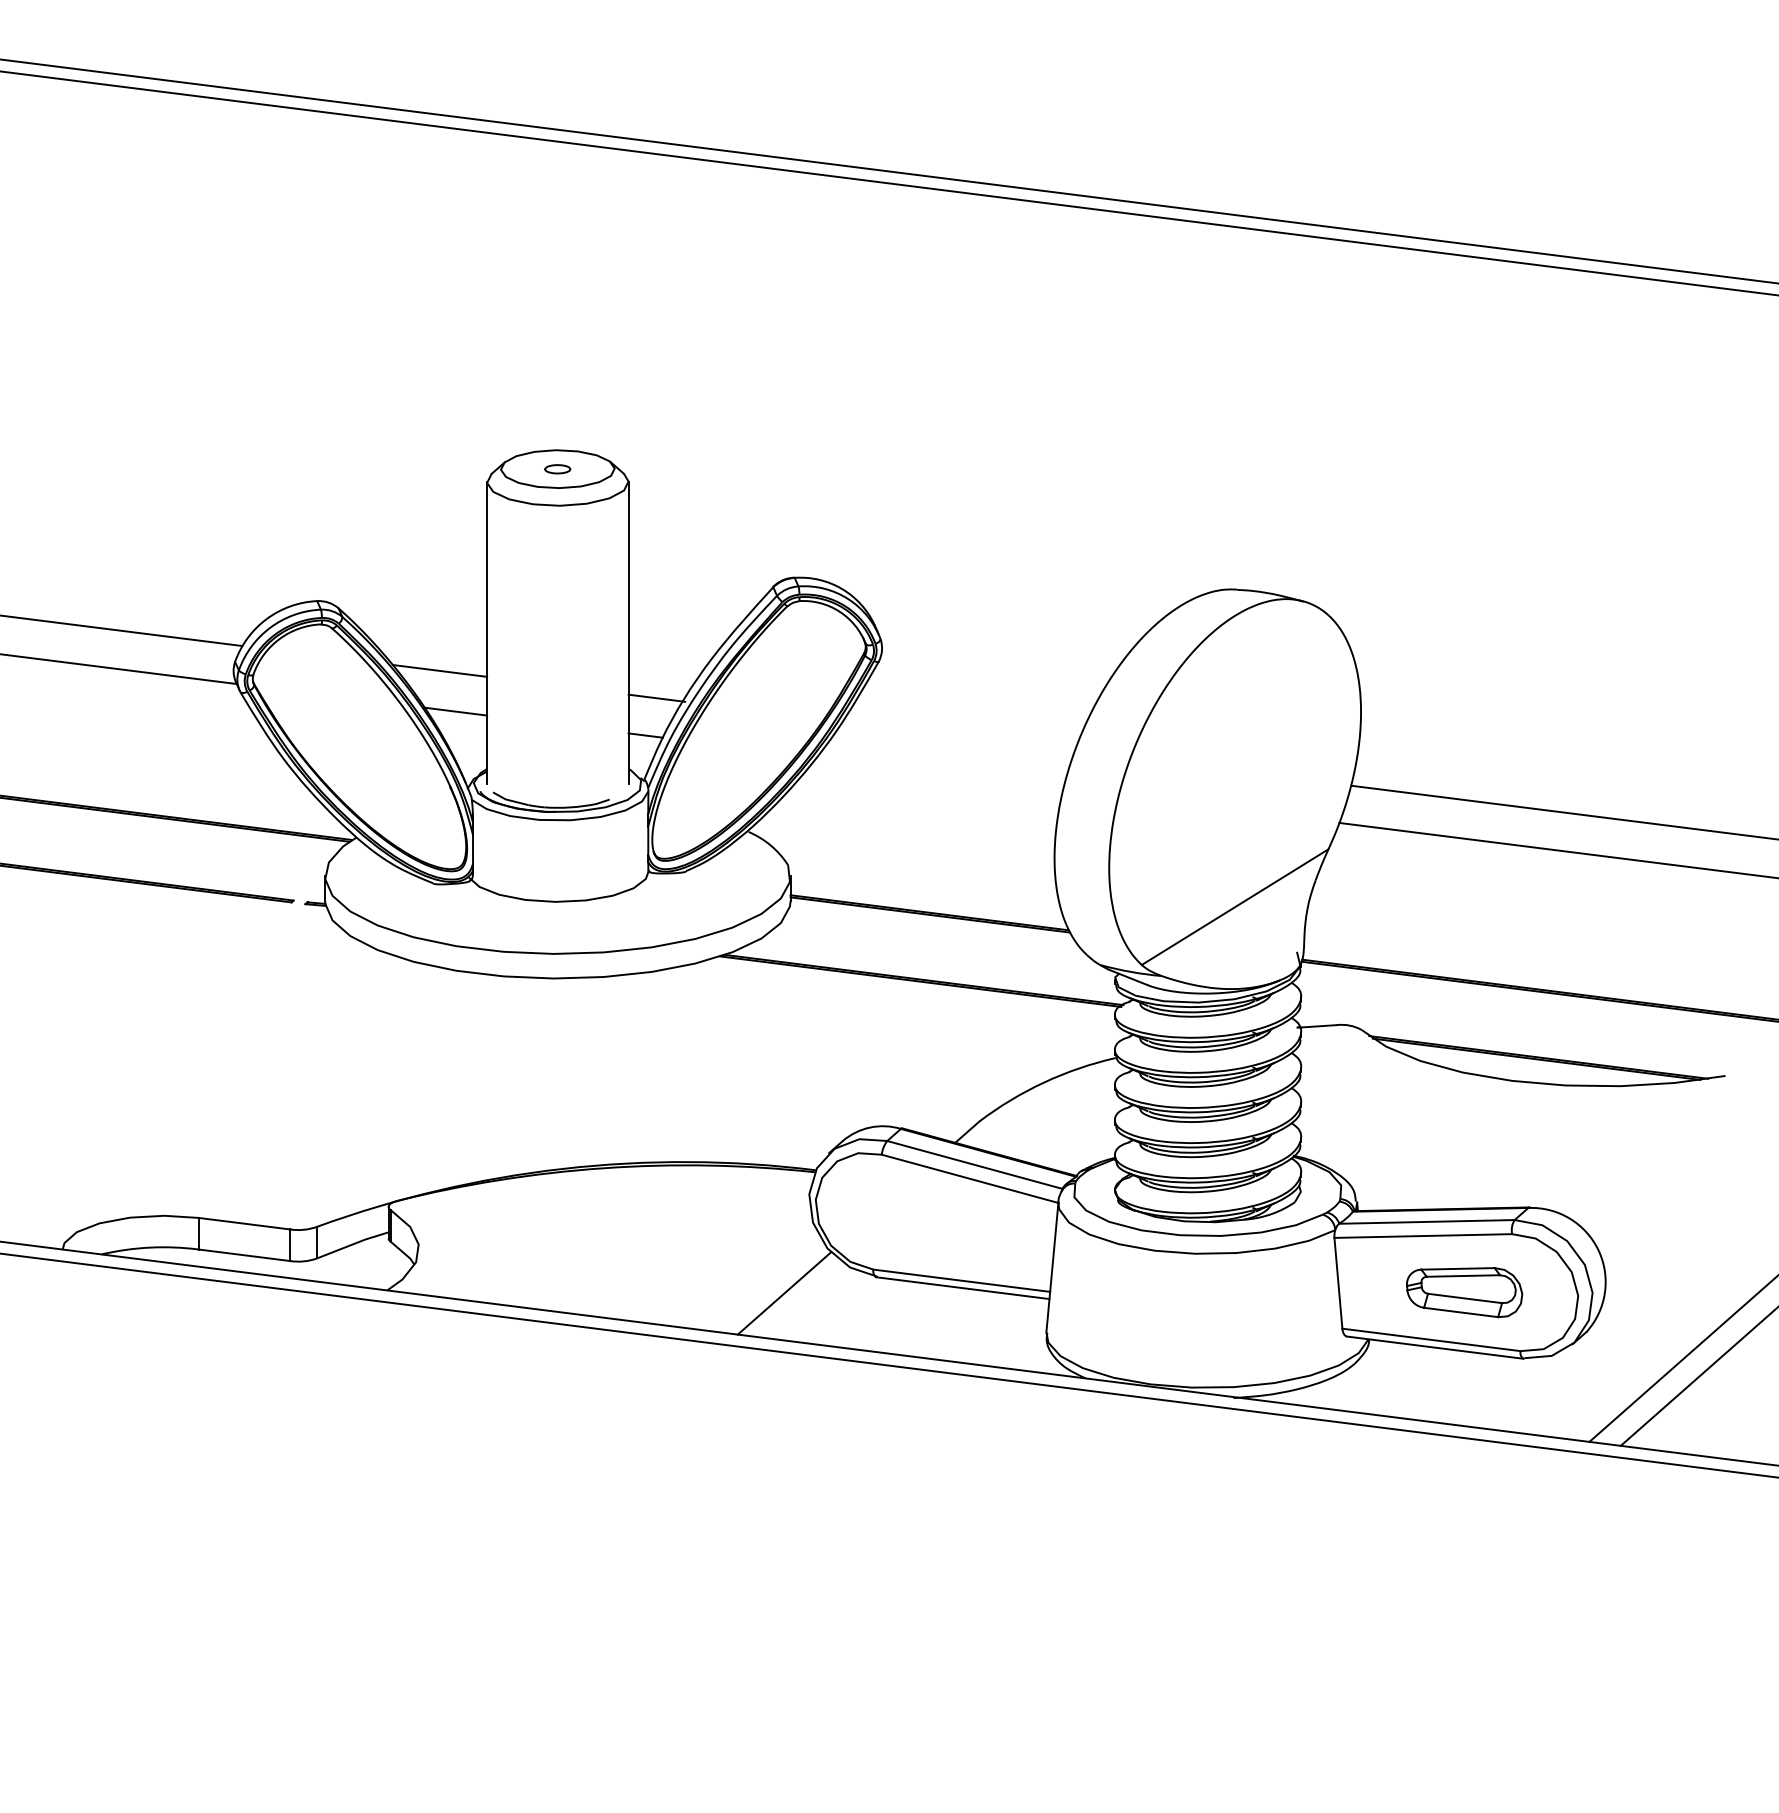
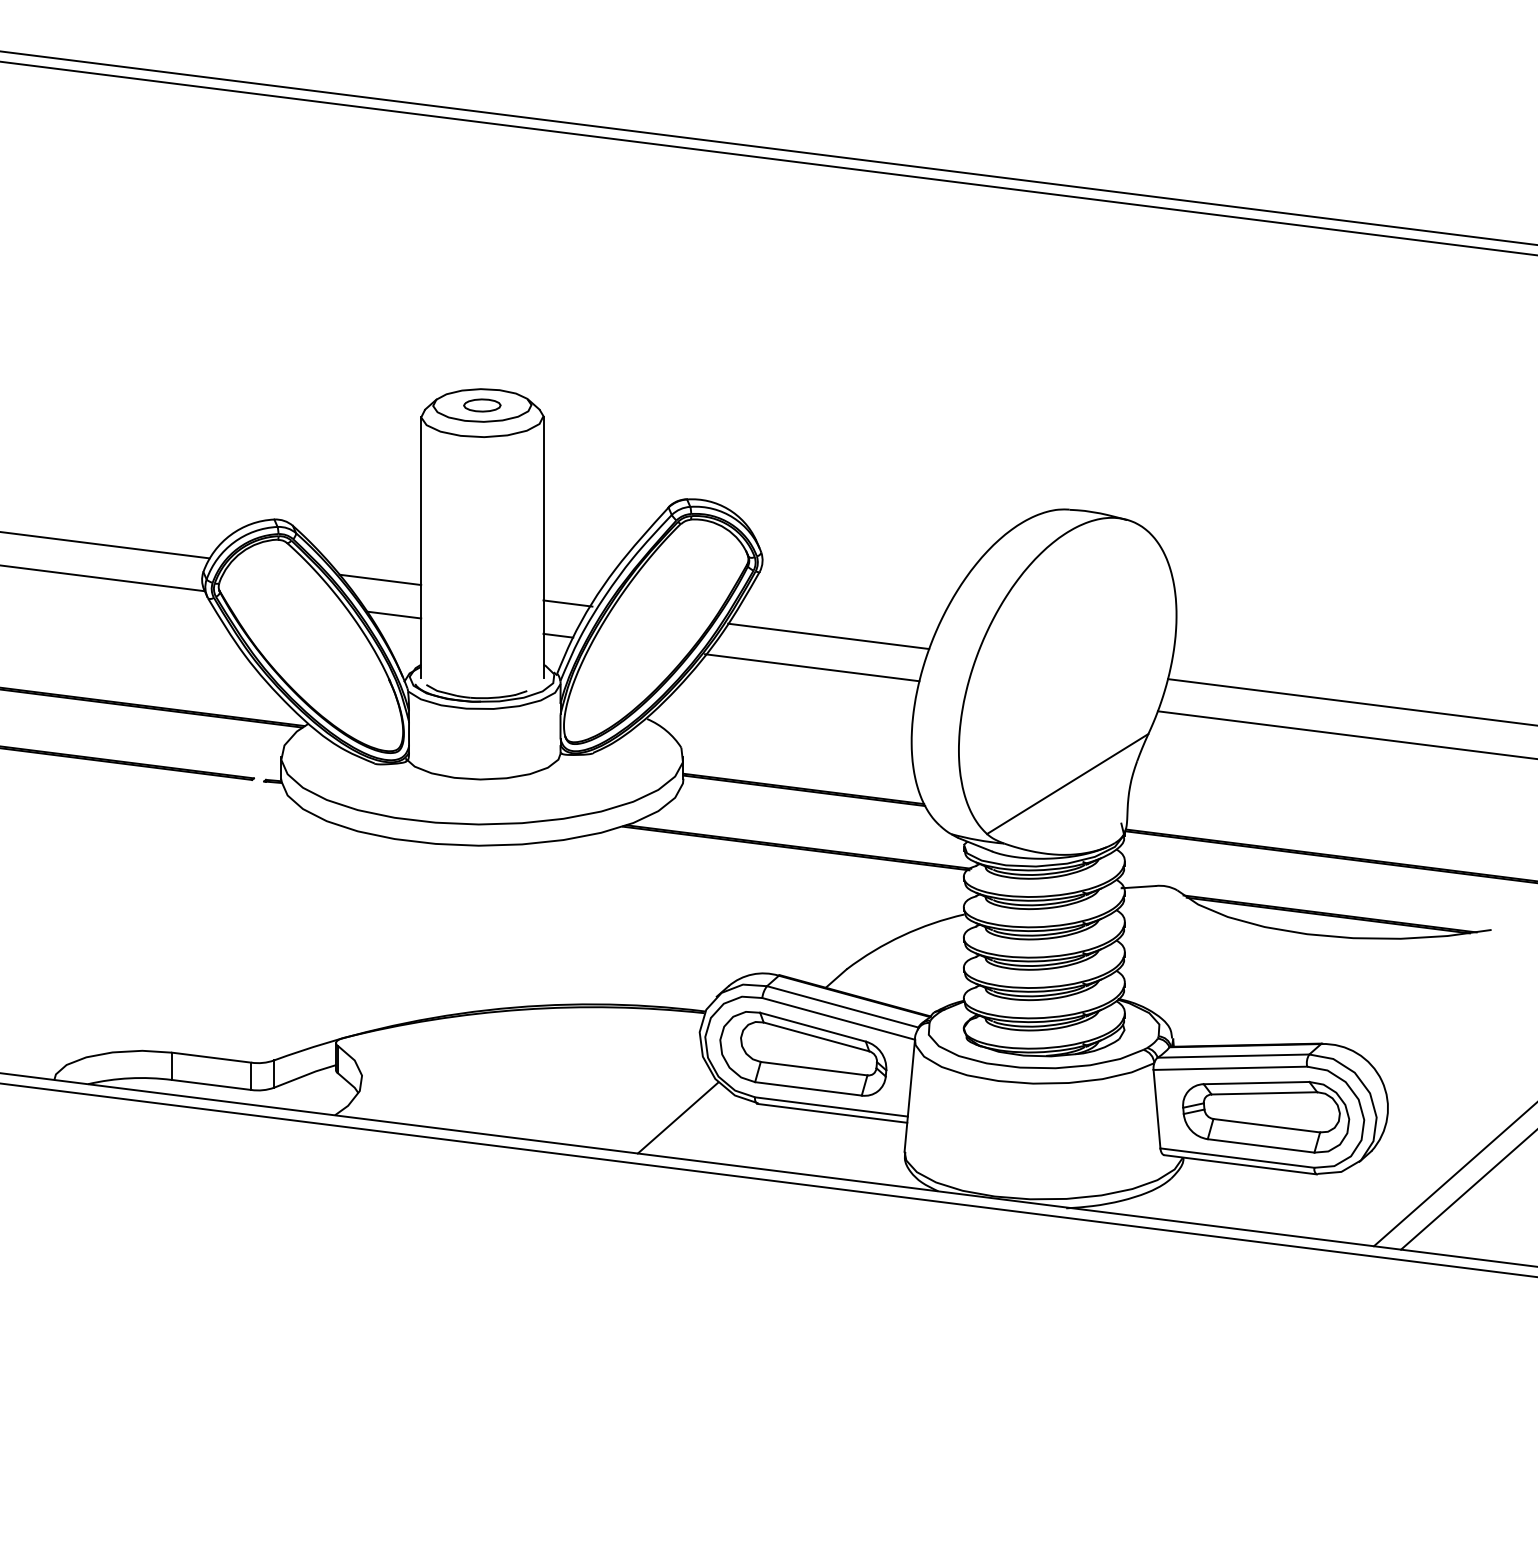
part: (557, 469) -> (482, 405), size x1.67
line: (958, 735) -> (828, 635), added
line: (939, 772) -> (812, 667), added
part: (929, 1218) -> (803, 1053), added
part: (1464, 1292) -> (1265, 1117), size x1.67

